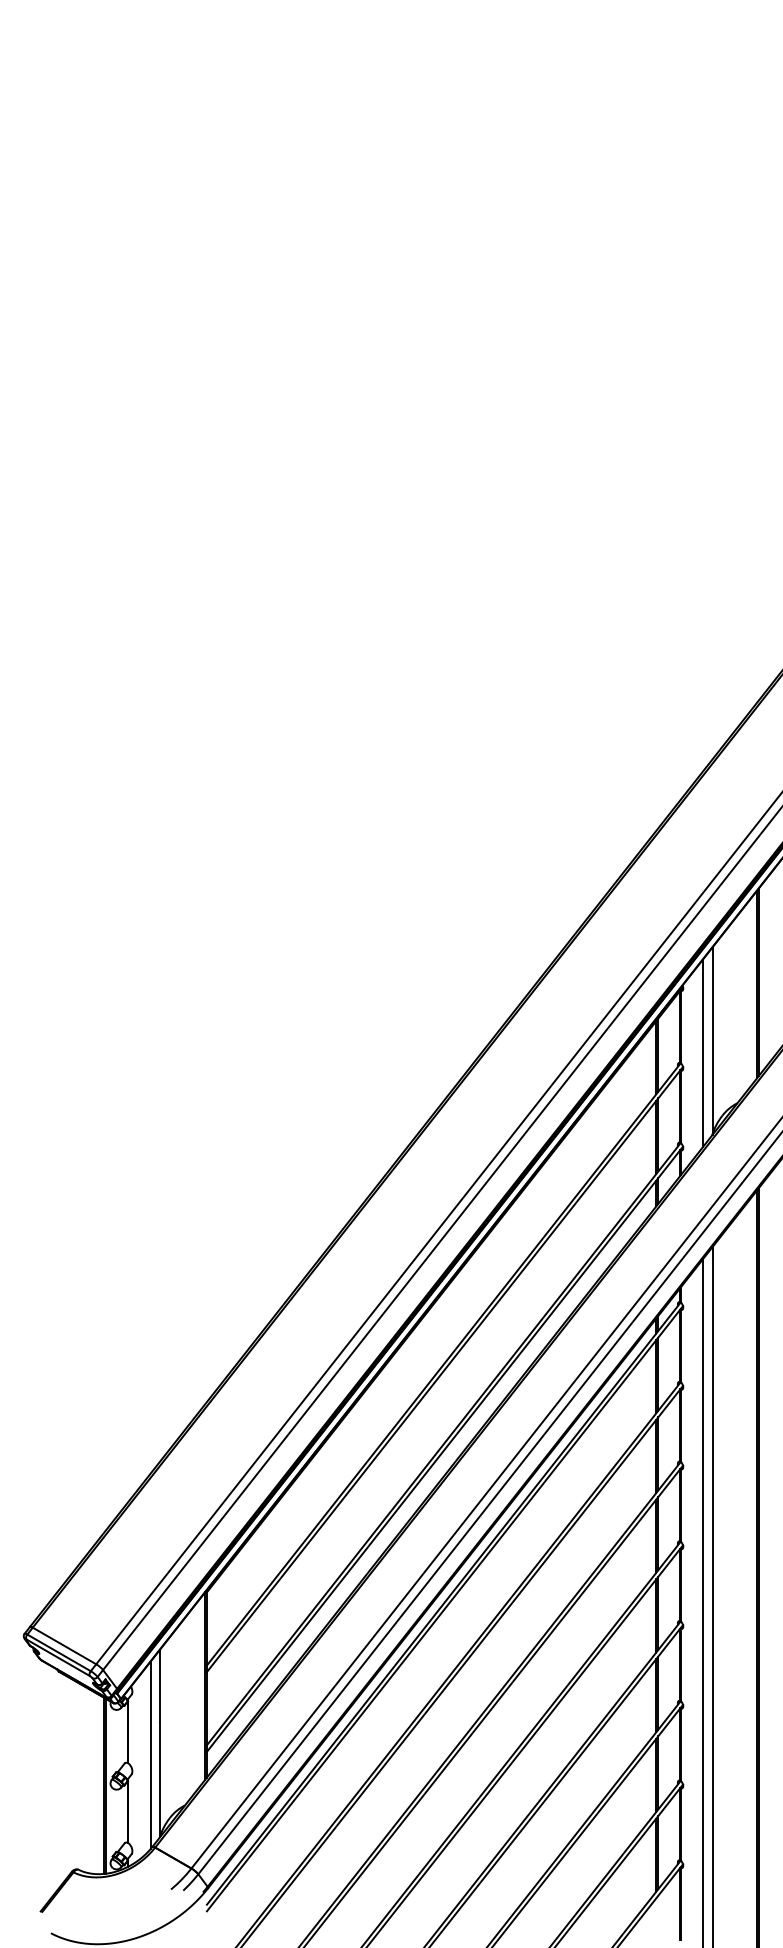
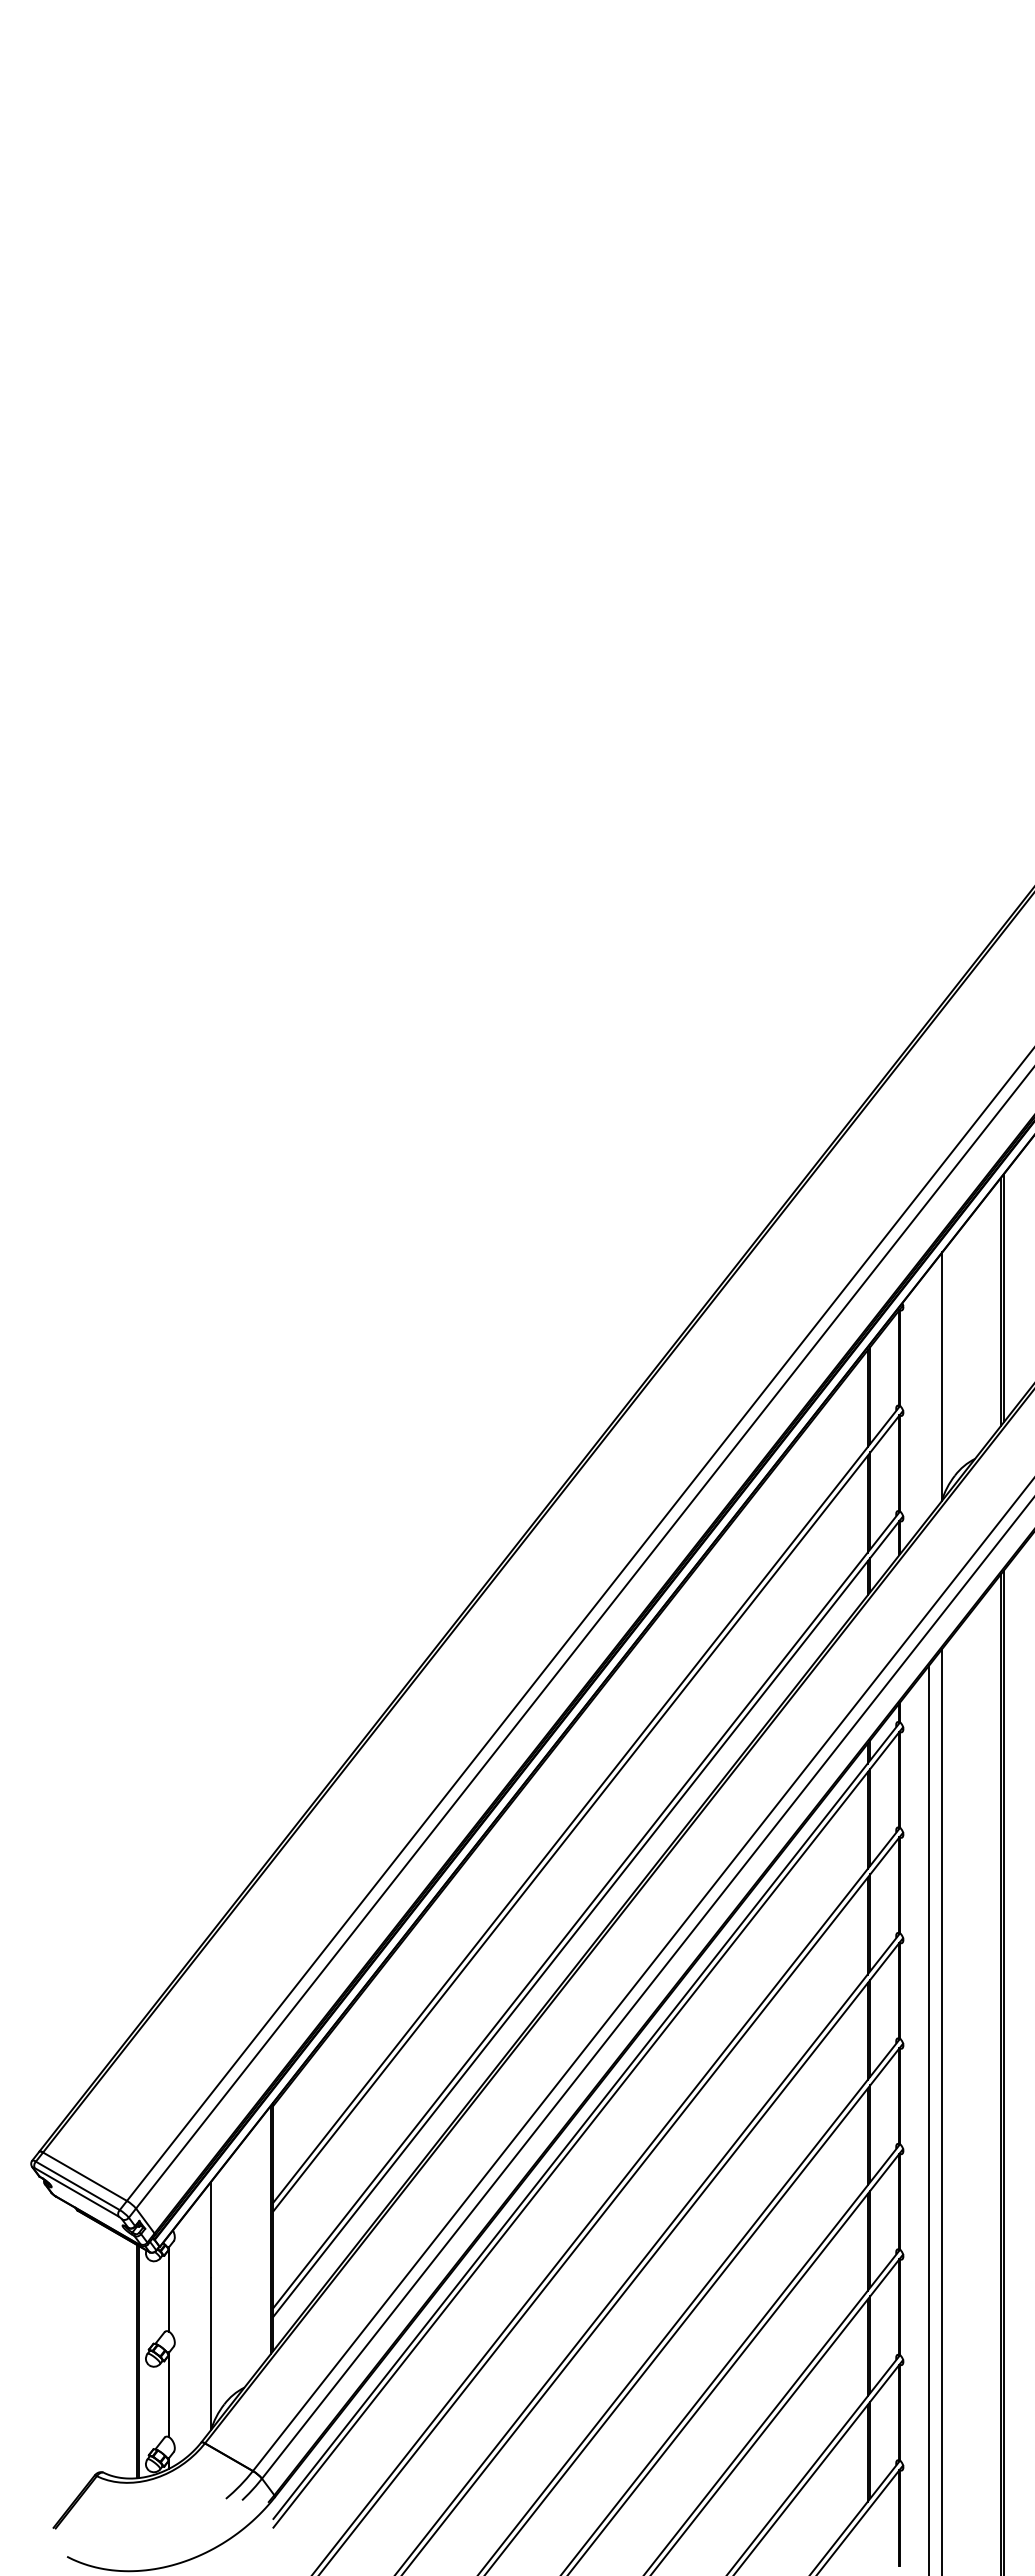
line: (703, 1053) -> (929, 1393), removed
line: (151, 1755) -> (199, 2321), removed

